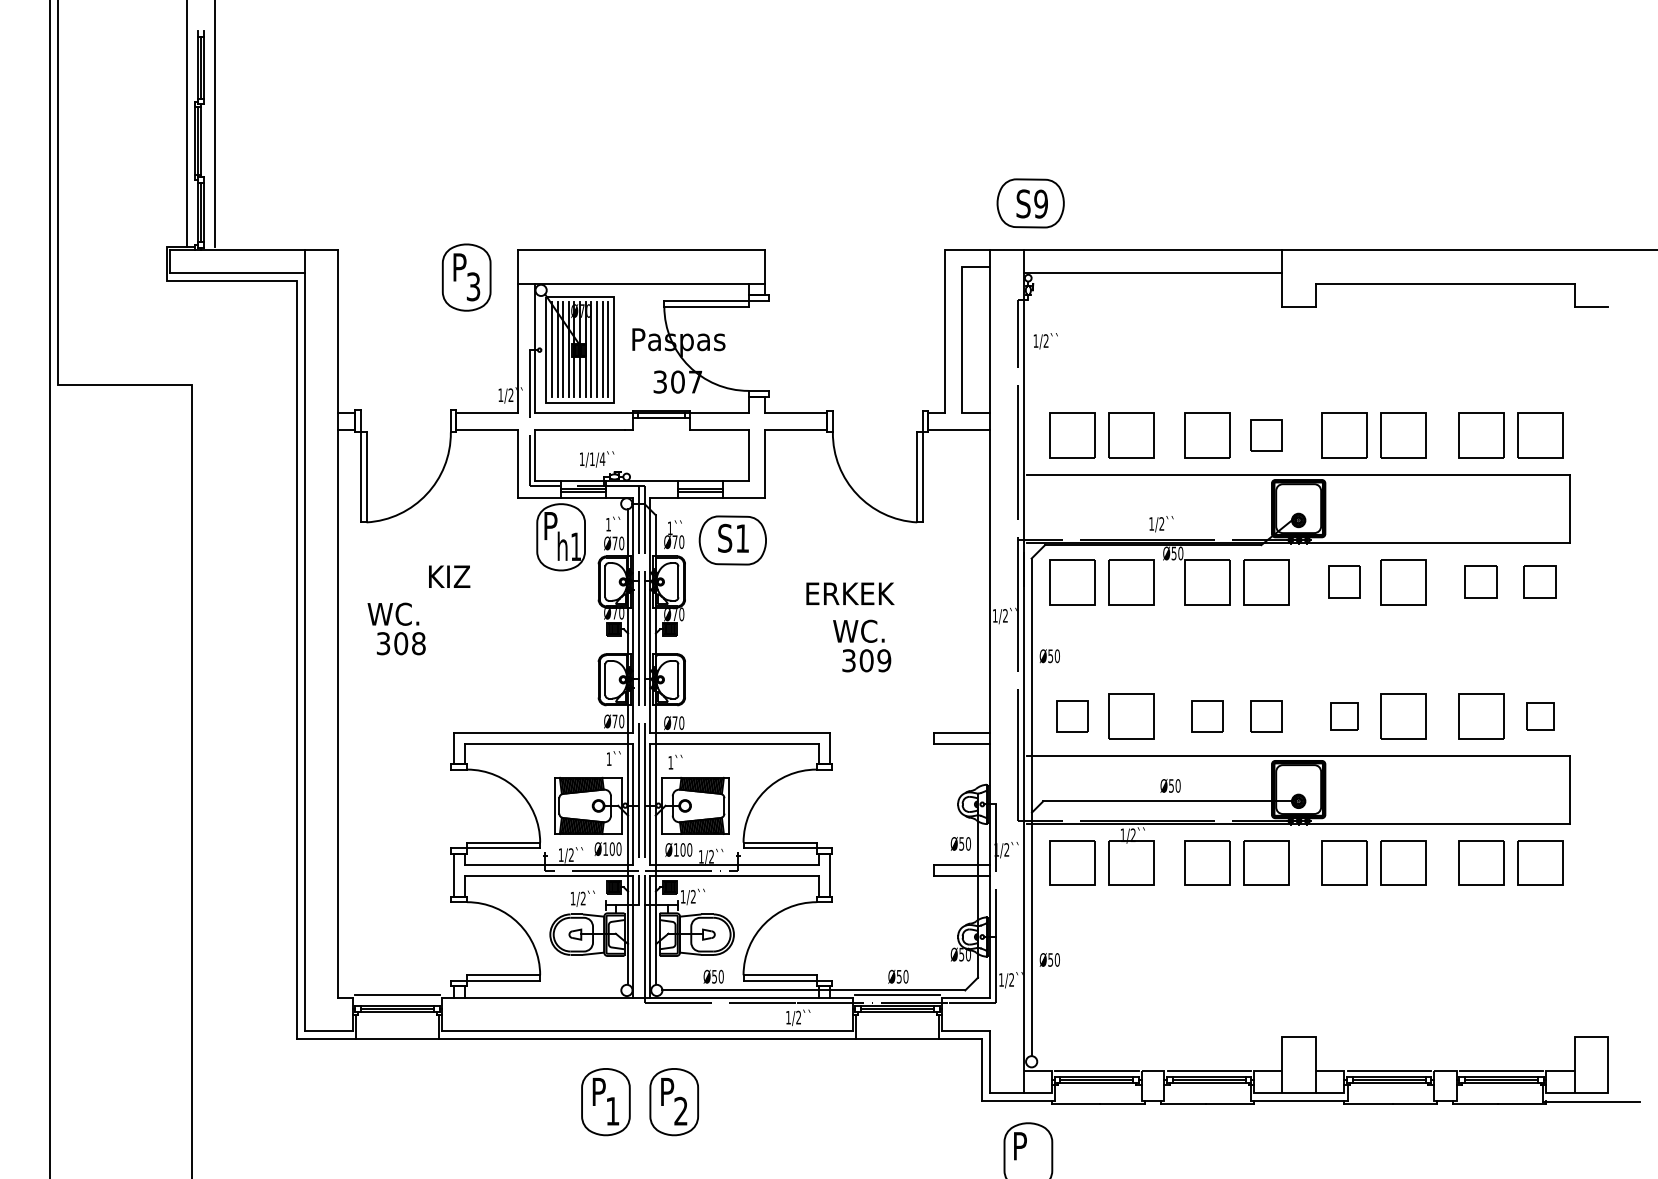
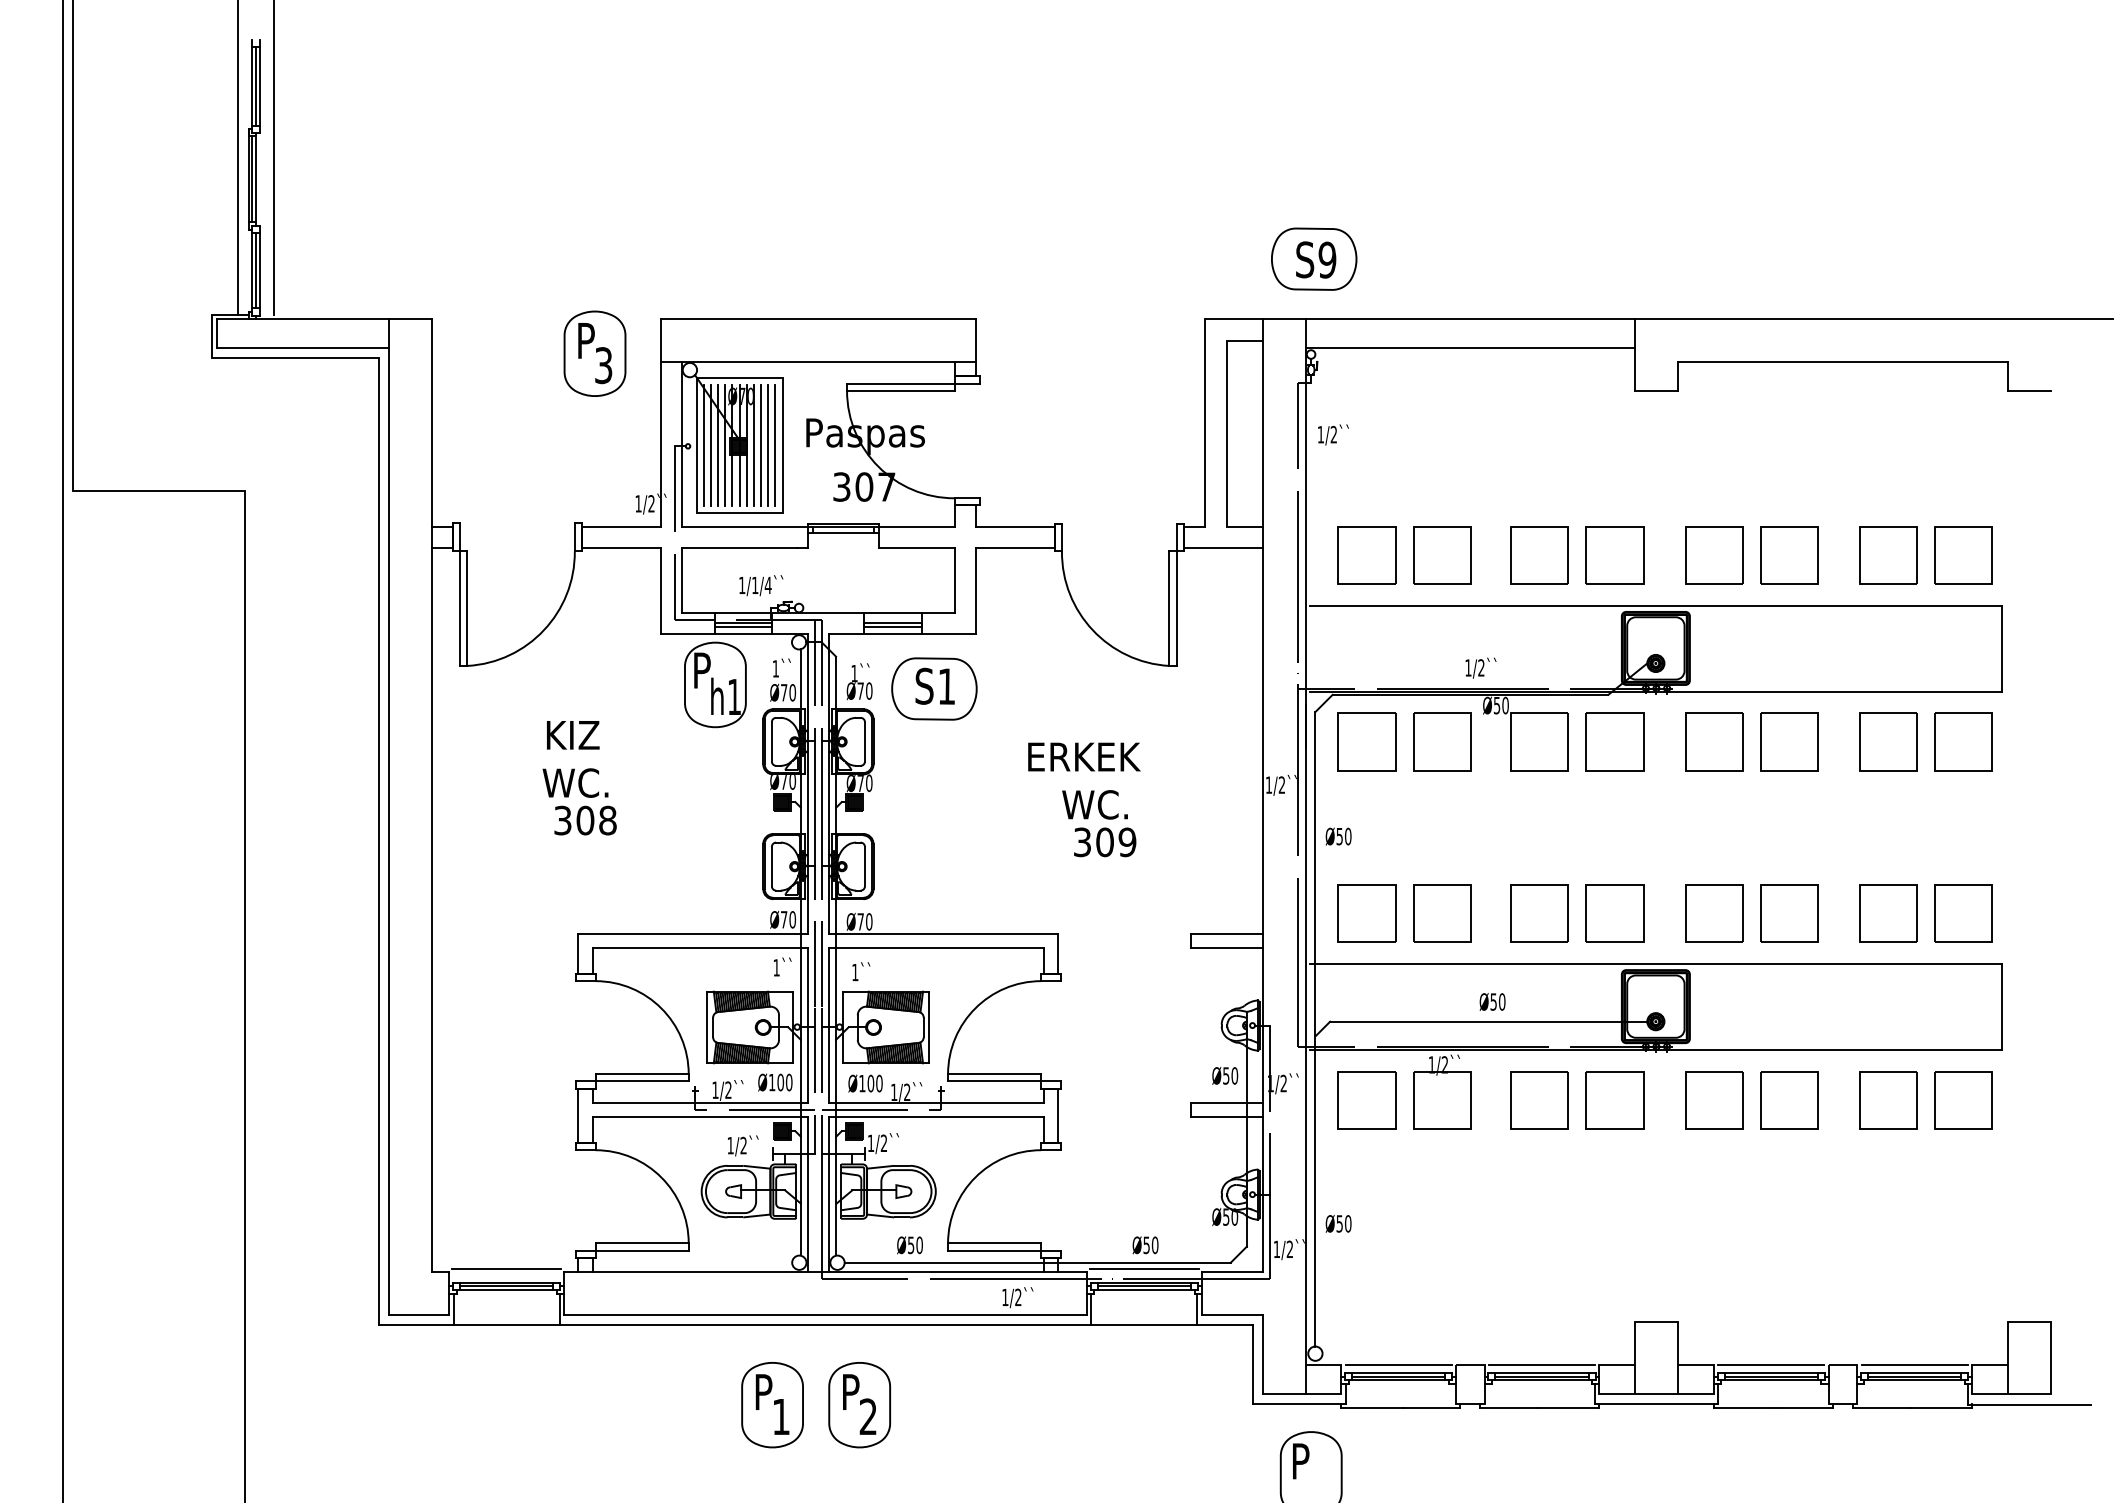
part: (1266, 435) -> (1614, 555), size x1.43
part: (1344, 582) -> (1714, 742), size x1.43
part: (1481, 582) -> (1889, 742), size x1.43
part: (1540, 582) -> (1964, 742), size x1.43
text: (396, 628) -> (579, 801), moved
part: (1072, 716) -> (1367, 913), size x1.43
part: (1207, 716) -> (1539, 913), size x1.43
part: (1266, 716) -> (1614, 913), size x1.43
part: (1344, 716) -> (1714, 913), size x1.67
part: (1540, 716) -> (1964, 913), size x1.67

